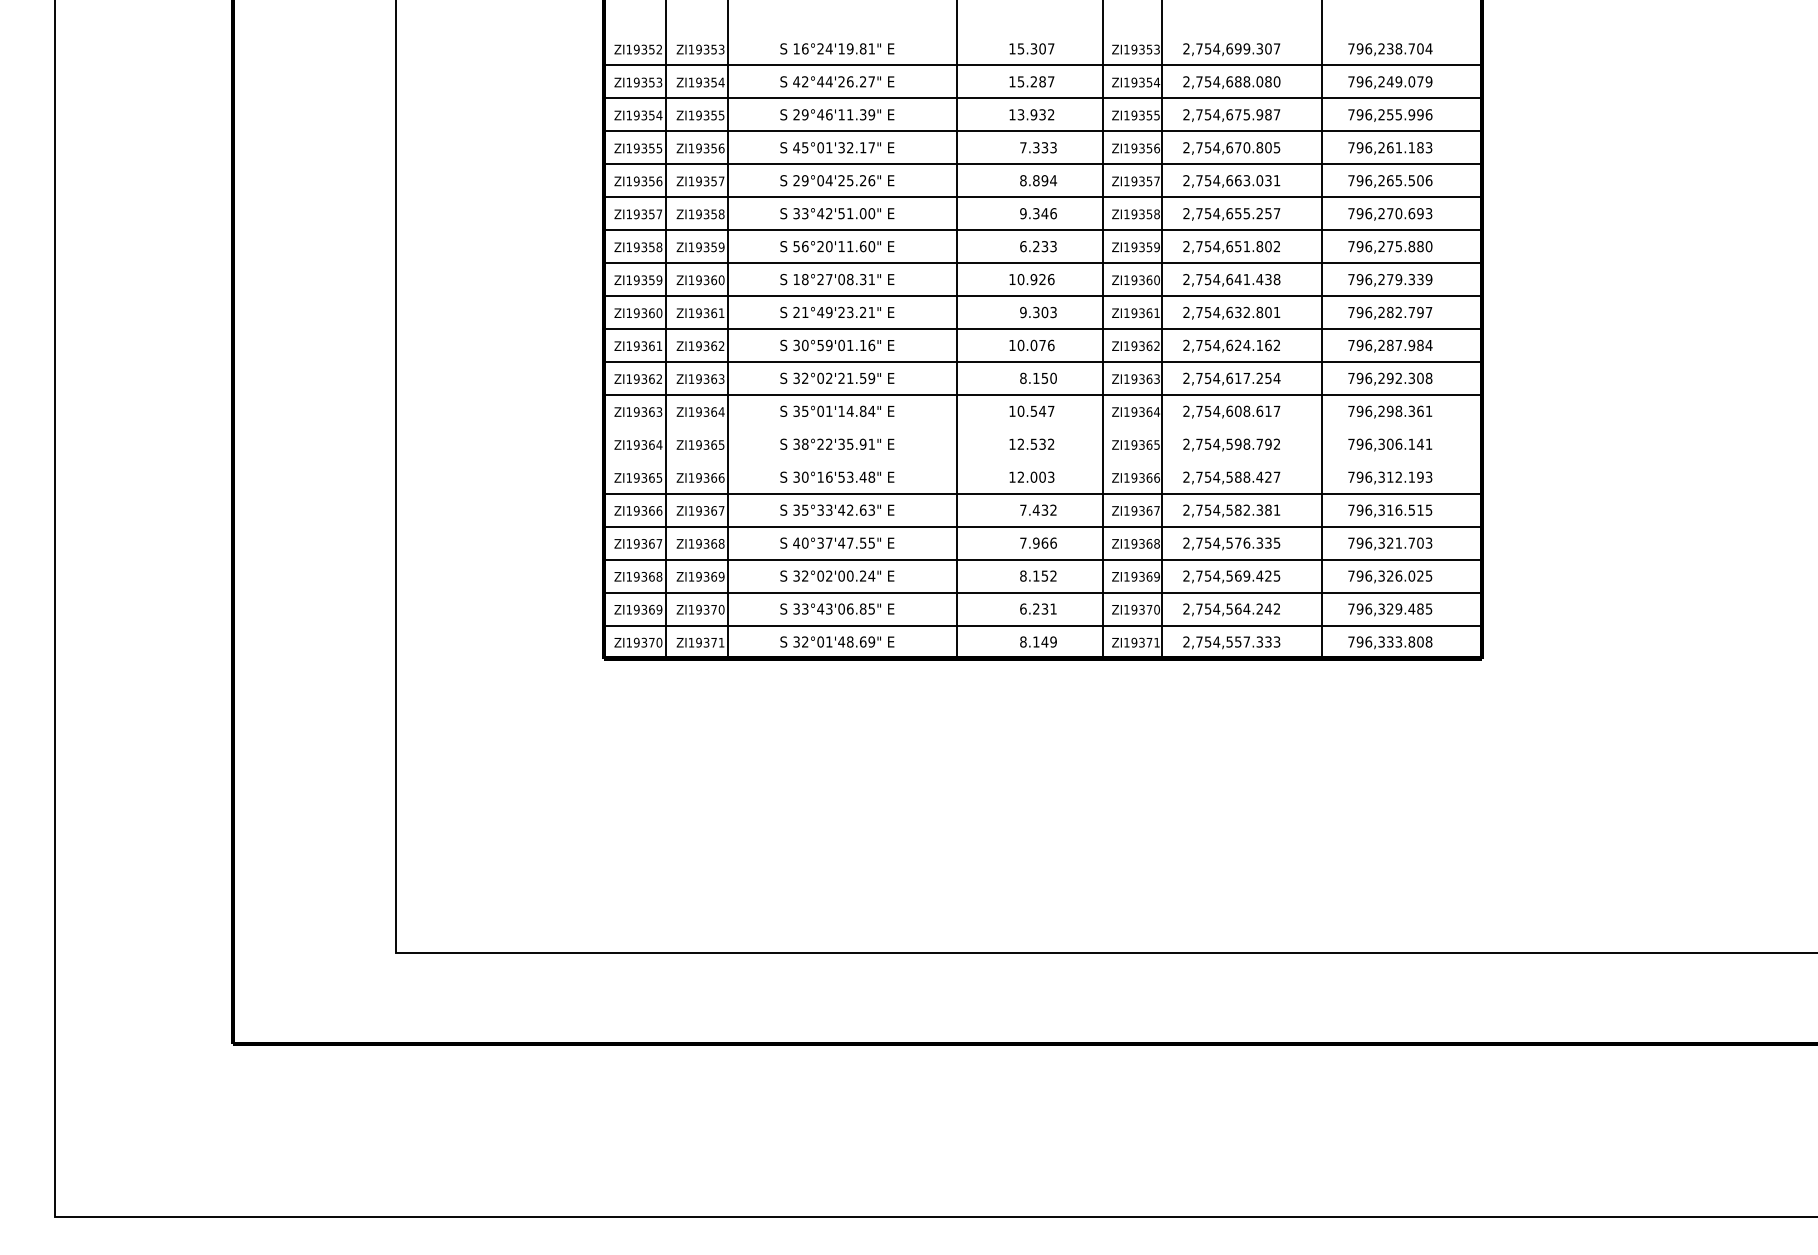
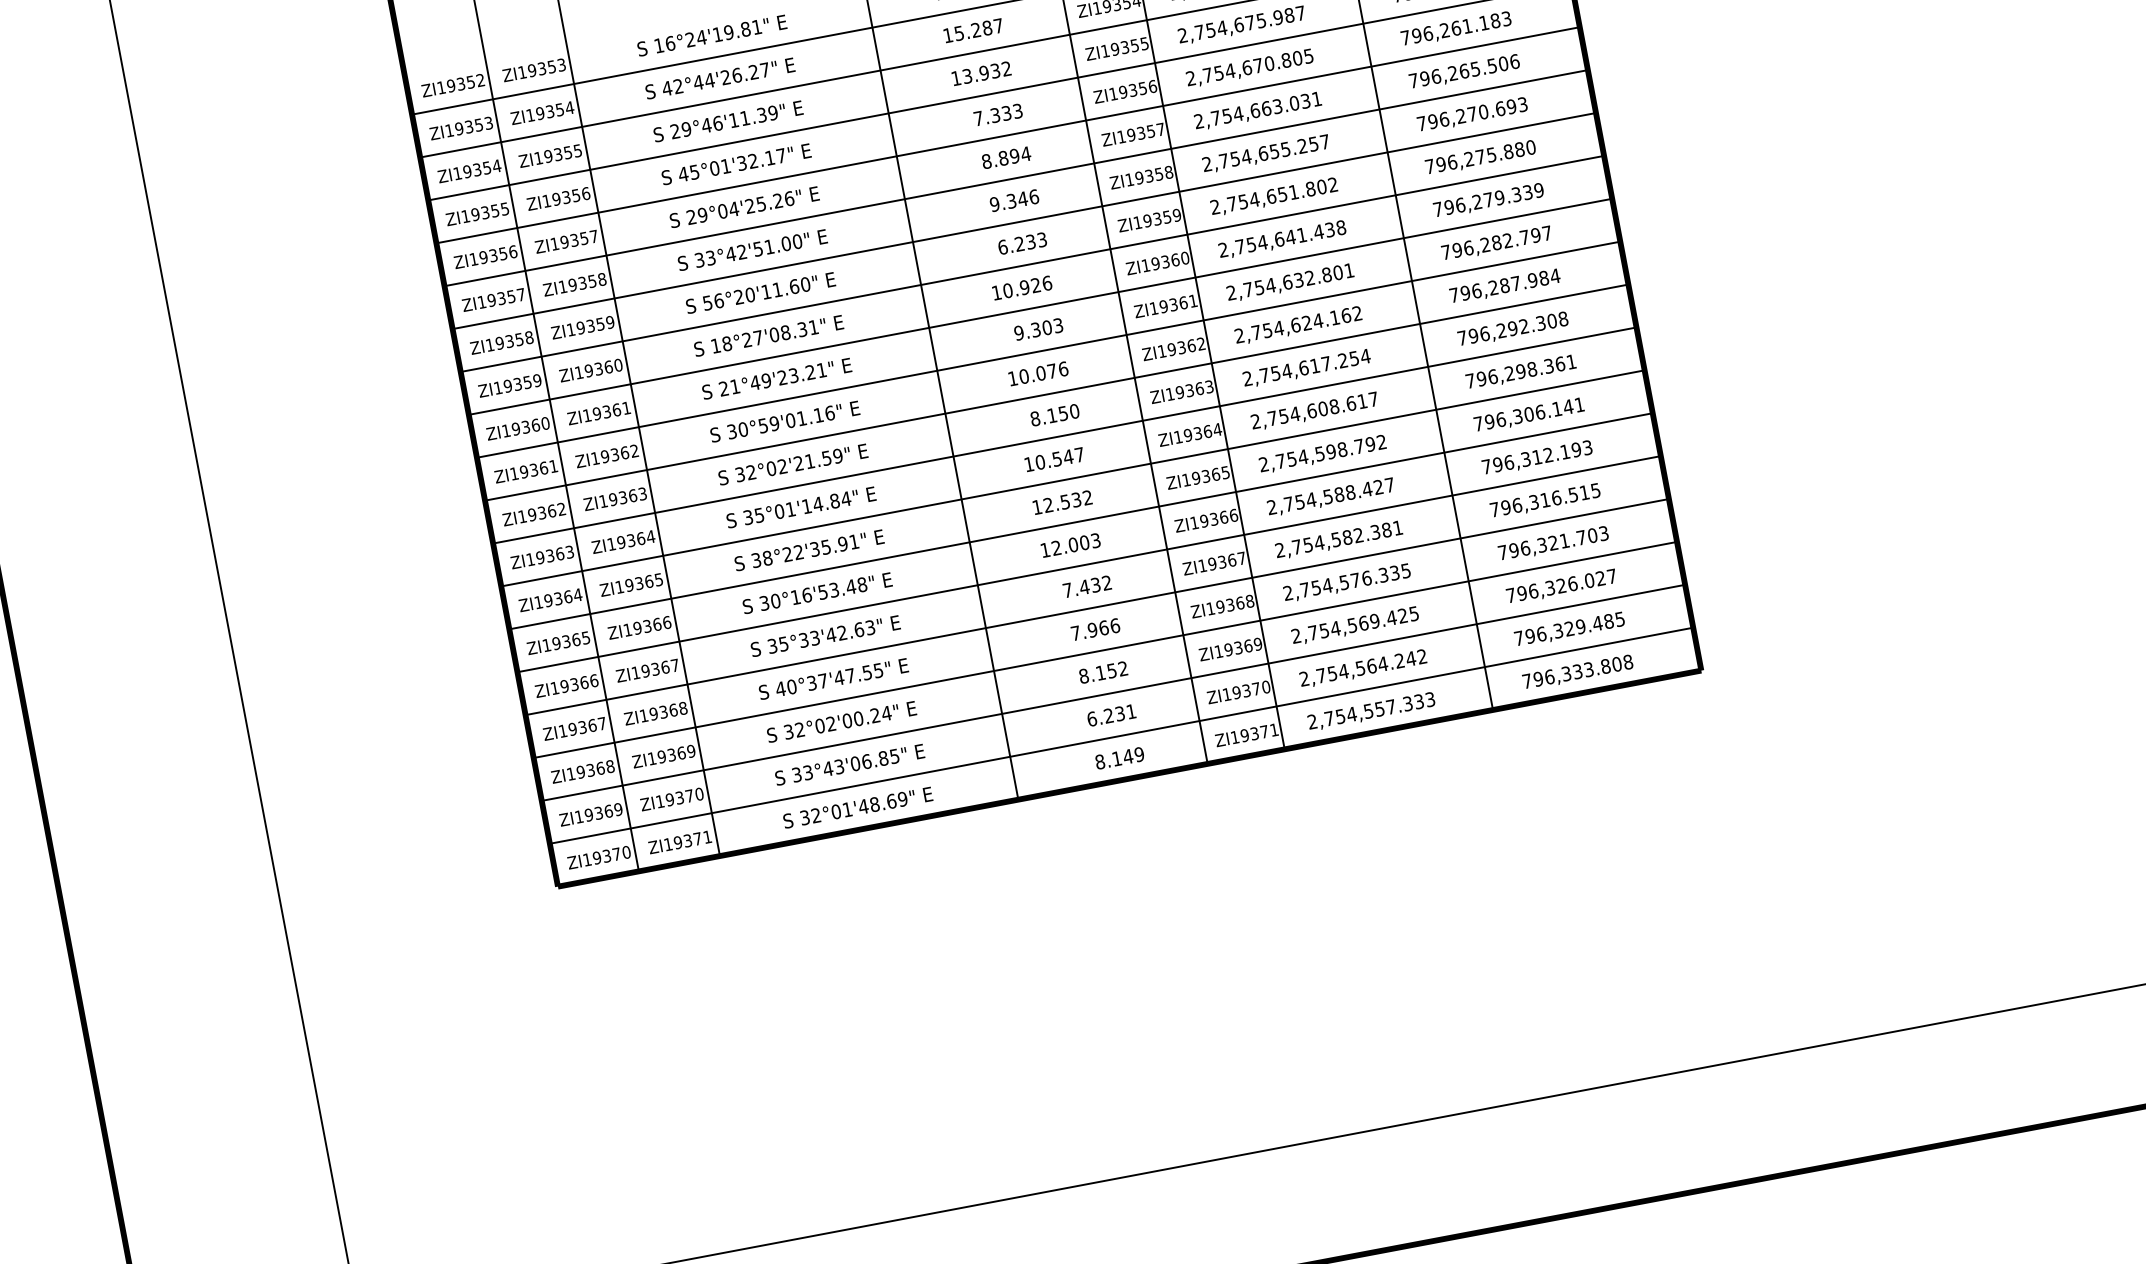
line: (1042, 427) -> (1072, 478), added
line: (1042, 460) -> (1080, 520), added
text: (1428, 575) -> (1611, 575), 796,326.025 -> 796,326.027

